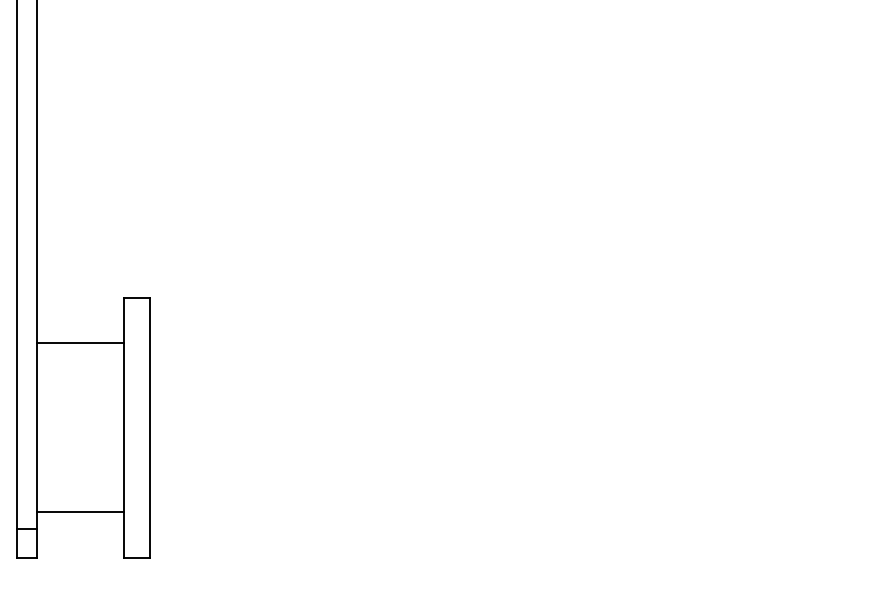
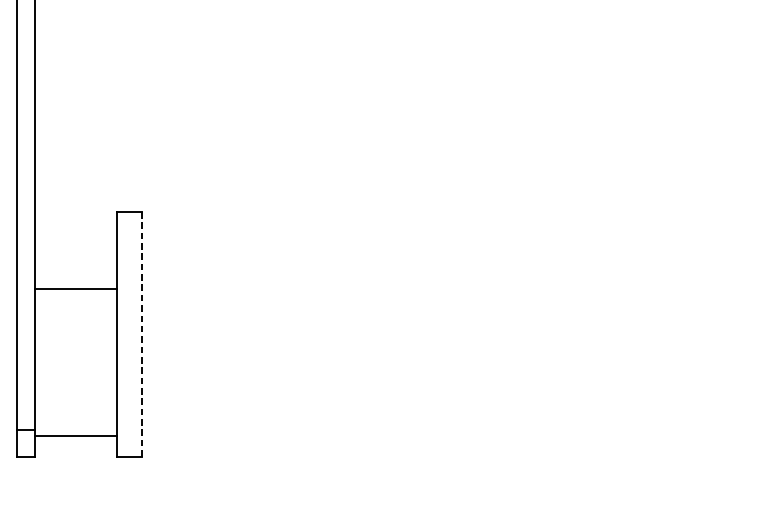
line: (79, 343) -> (75, 288), moved
line: (149, 427) -> (141, 334), solid -> dashed
line: (79, 512) -> (75, 436), moved

